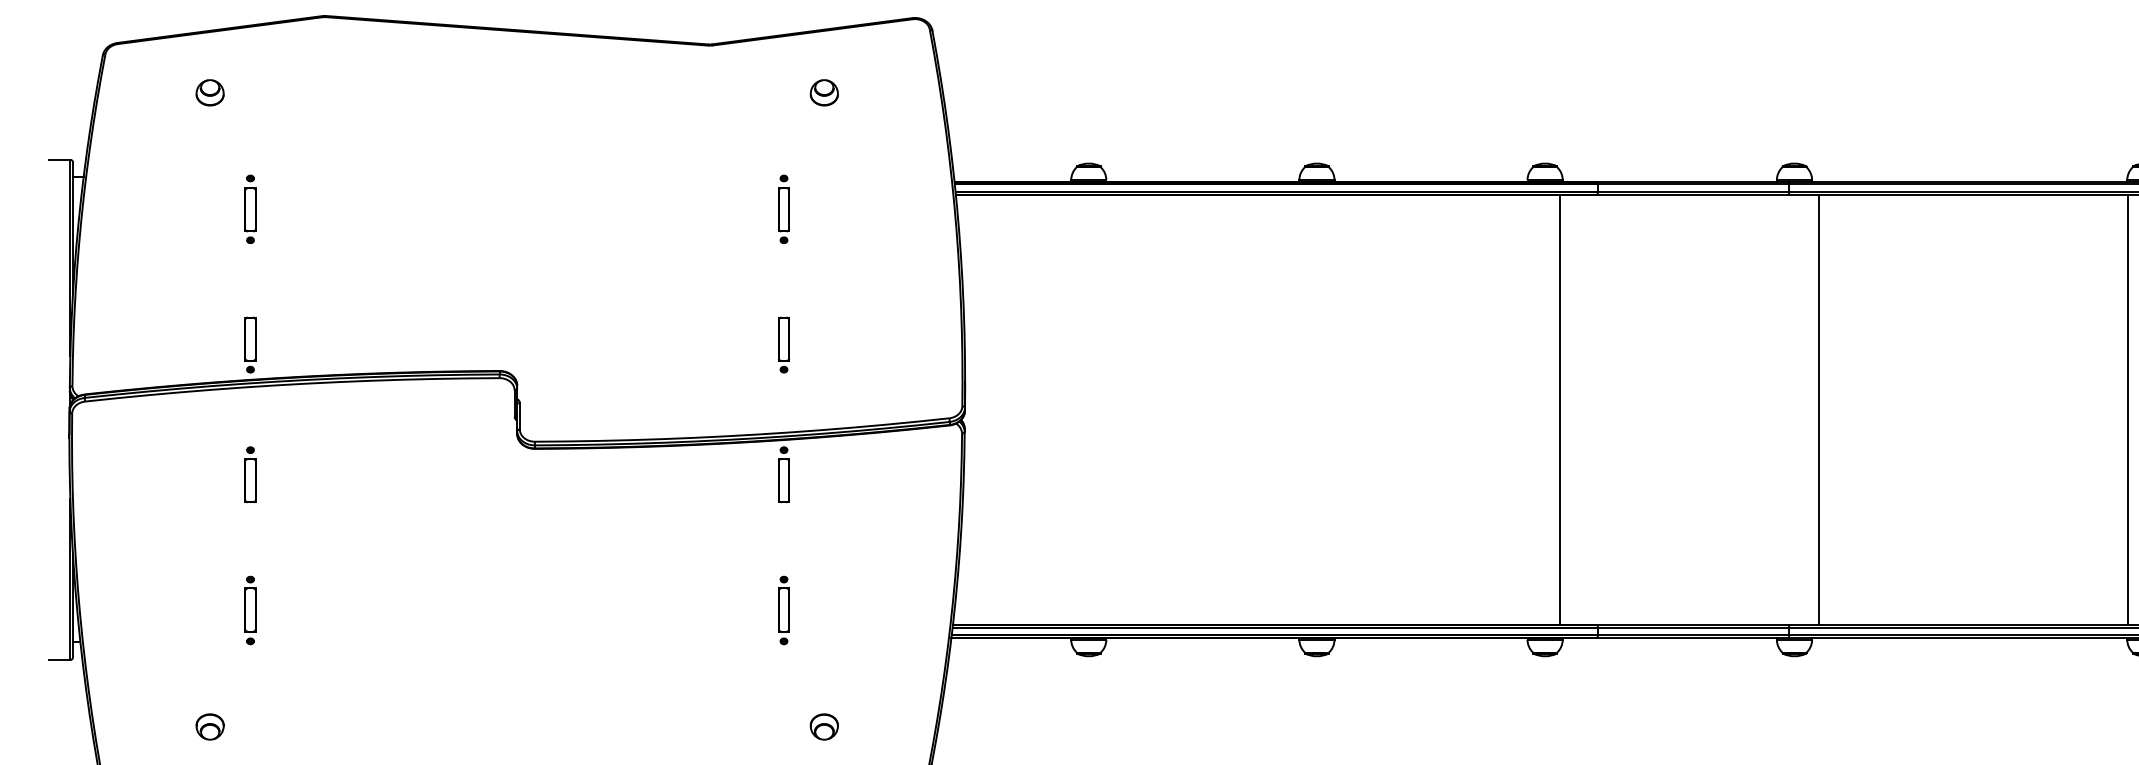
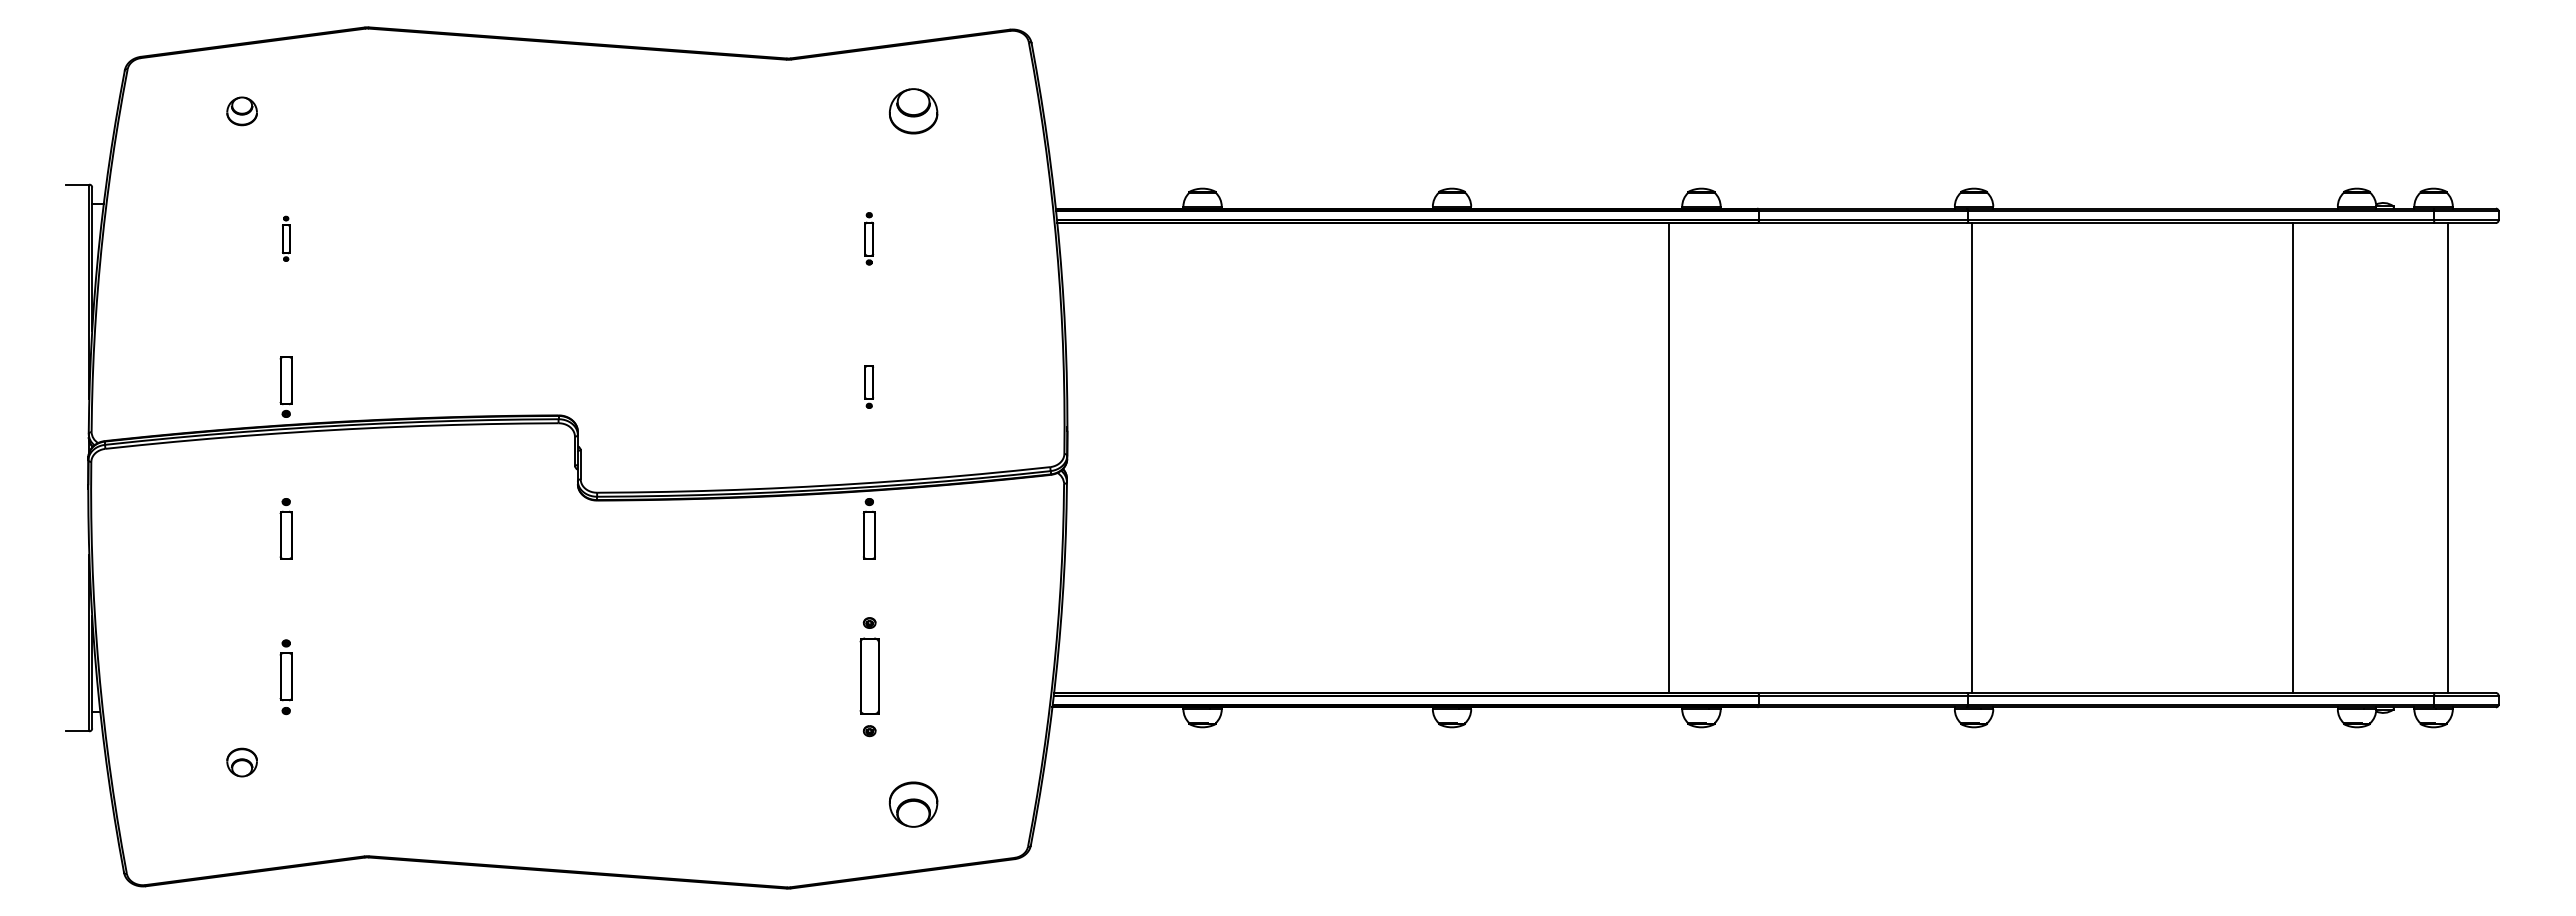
part: (824, 92) -> (913, 111), size x1.6
part: (249, 209) -> (285, 238), size x0.6
part: (783, 209) -> (868, 238), size x0.7
part: (783, 344) -> (868, 386), size x0.7
line: (1559, 410) -> (1668, 458), moved
line: (1818, 410) -> (1971, 458), moved
line: (2127, 410) -> (2293, 458), moved
part: (783, 610) -> (868, 677), size x1.6
part: (209, 726) -> (241, 762), moved
part: (824, 726) -> (913, 804), size x1.6

